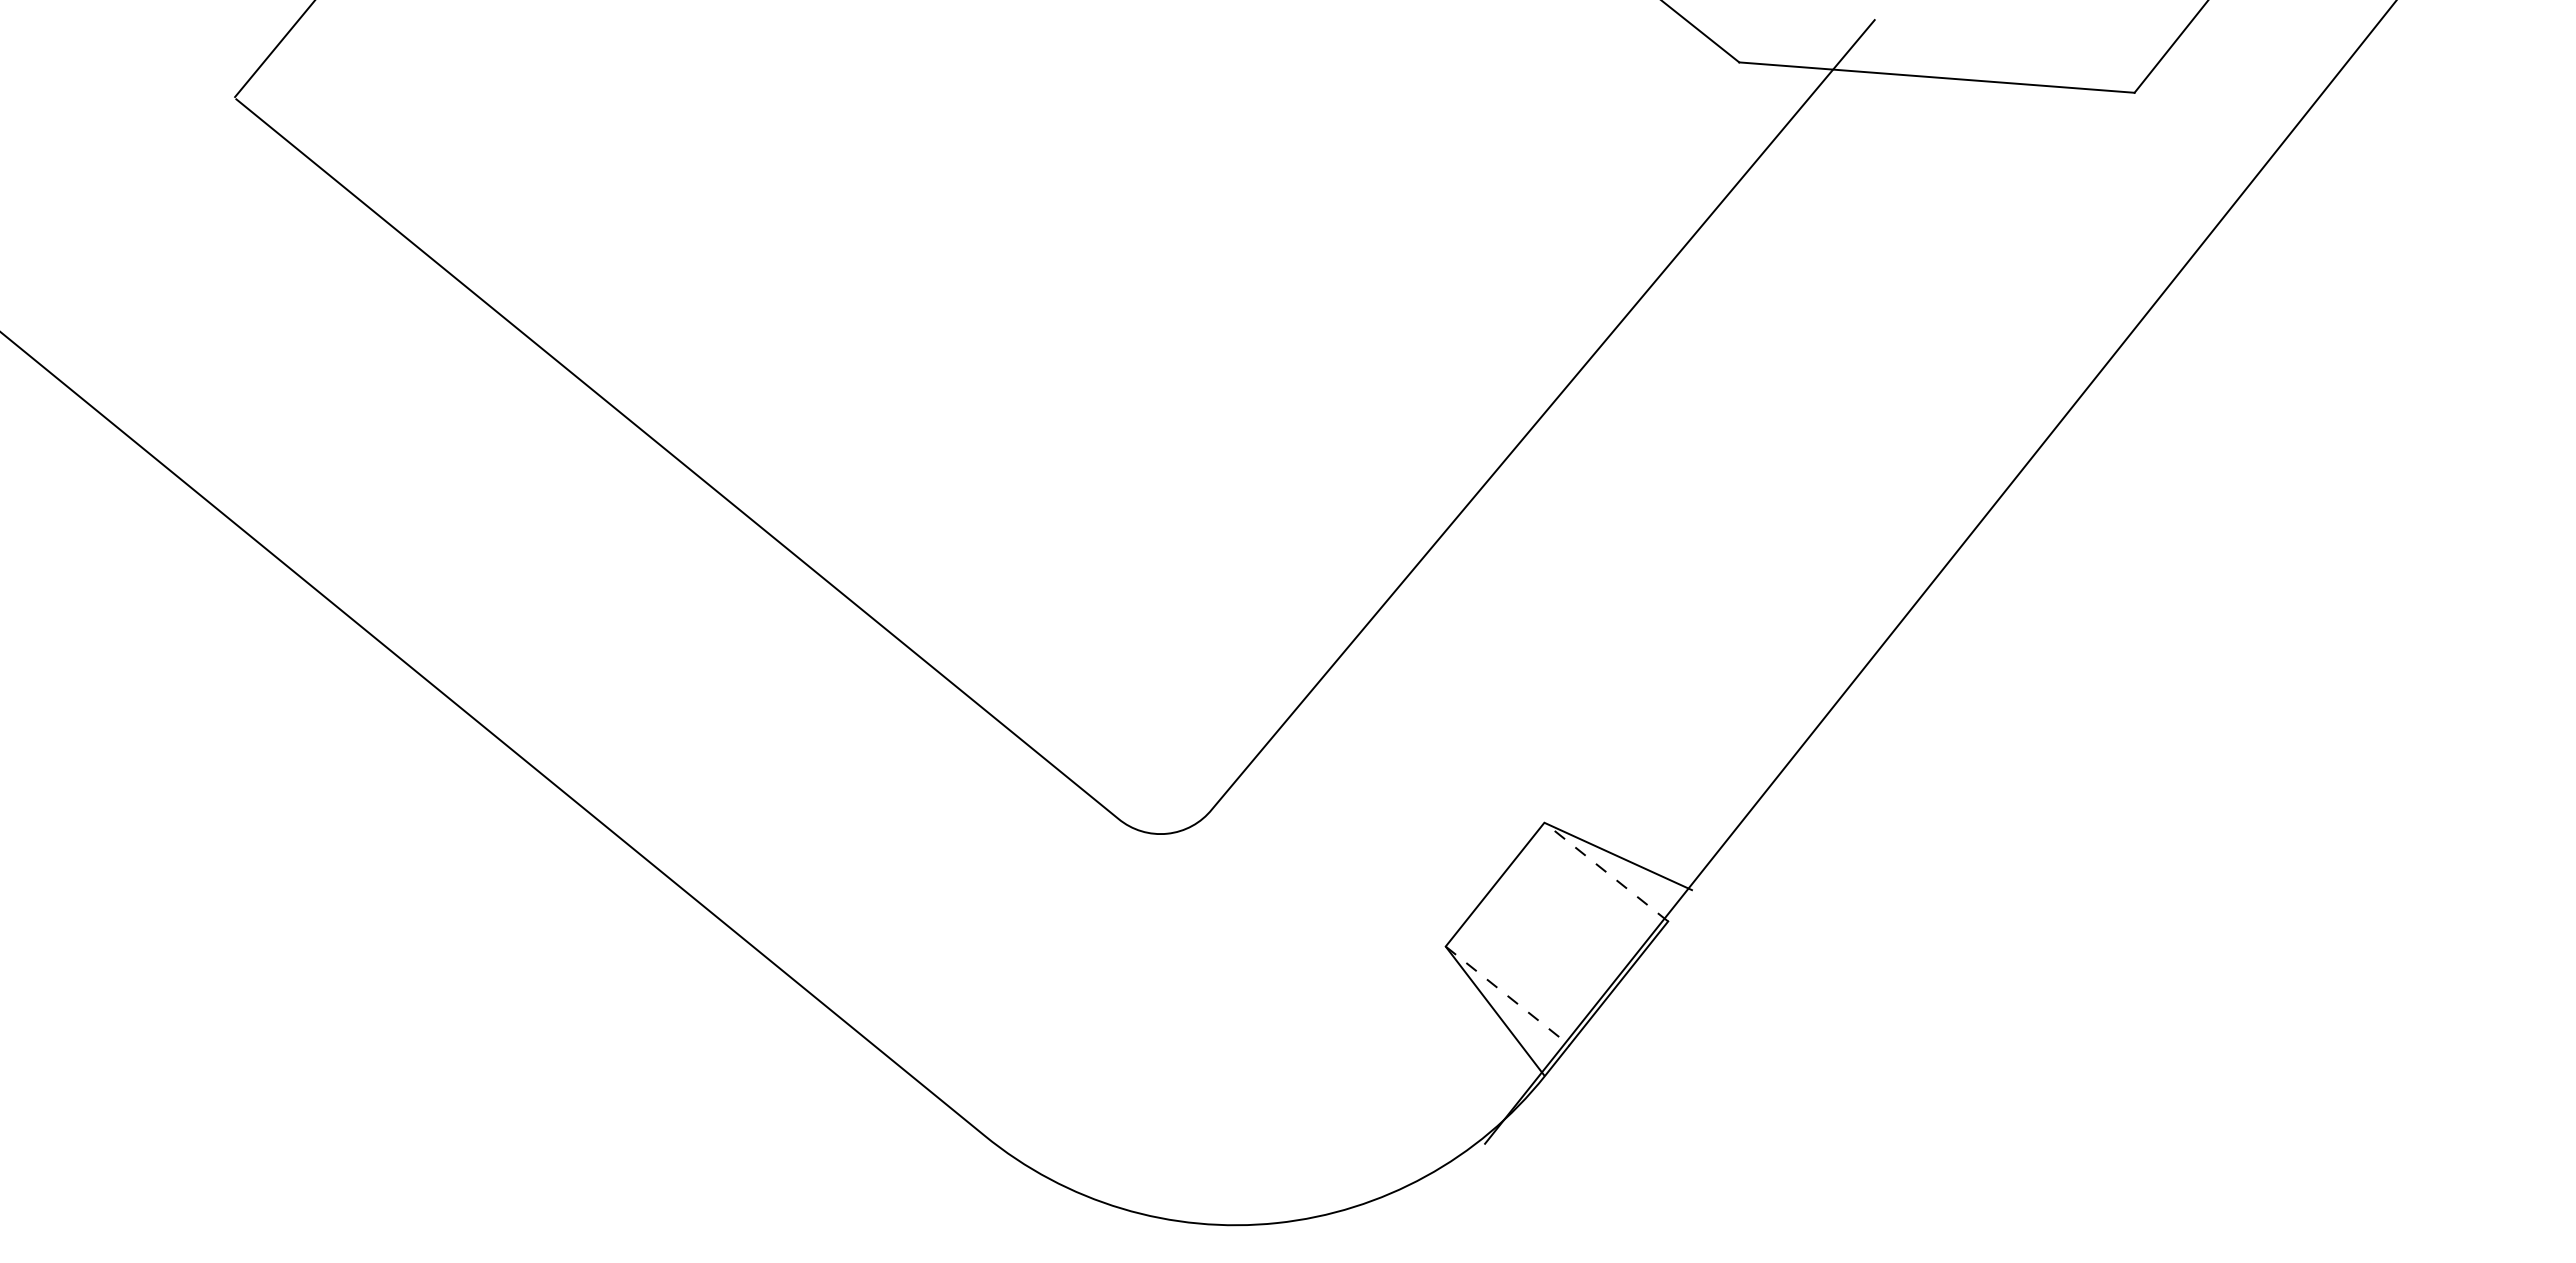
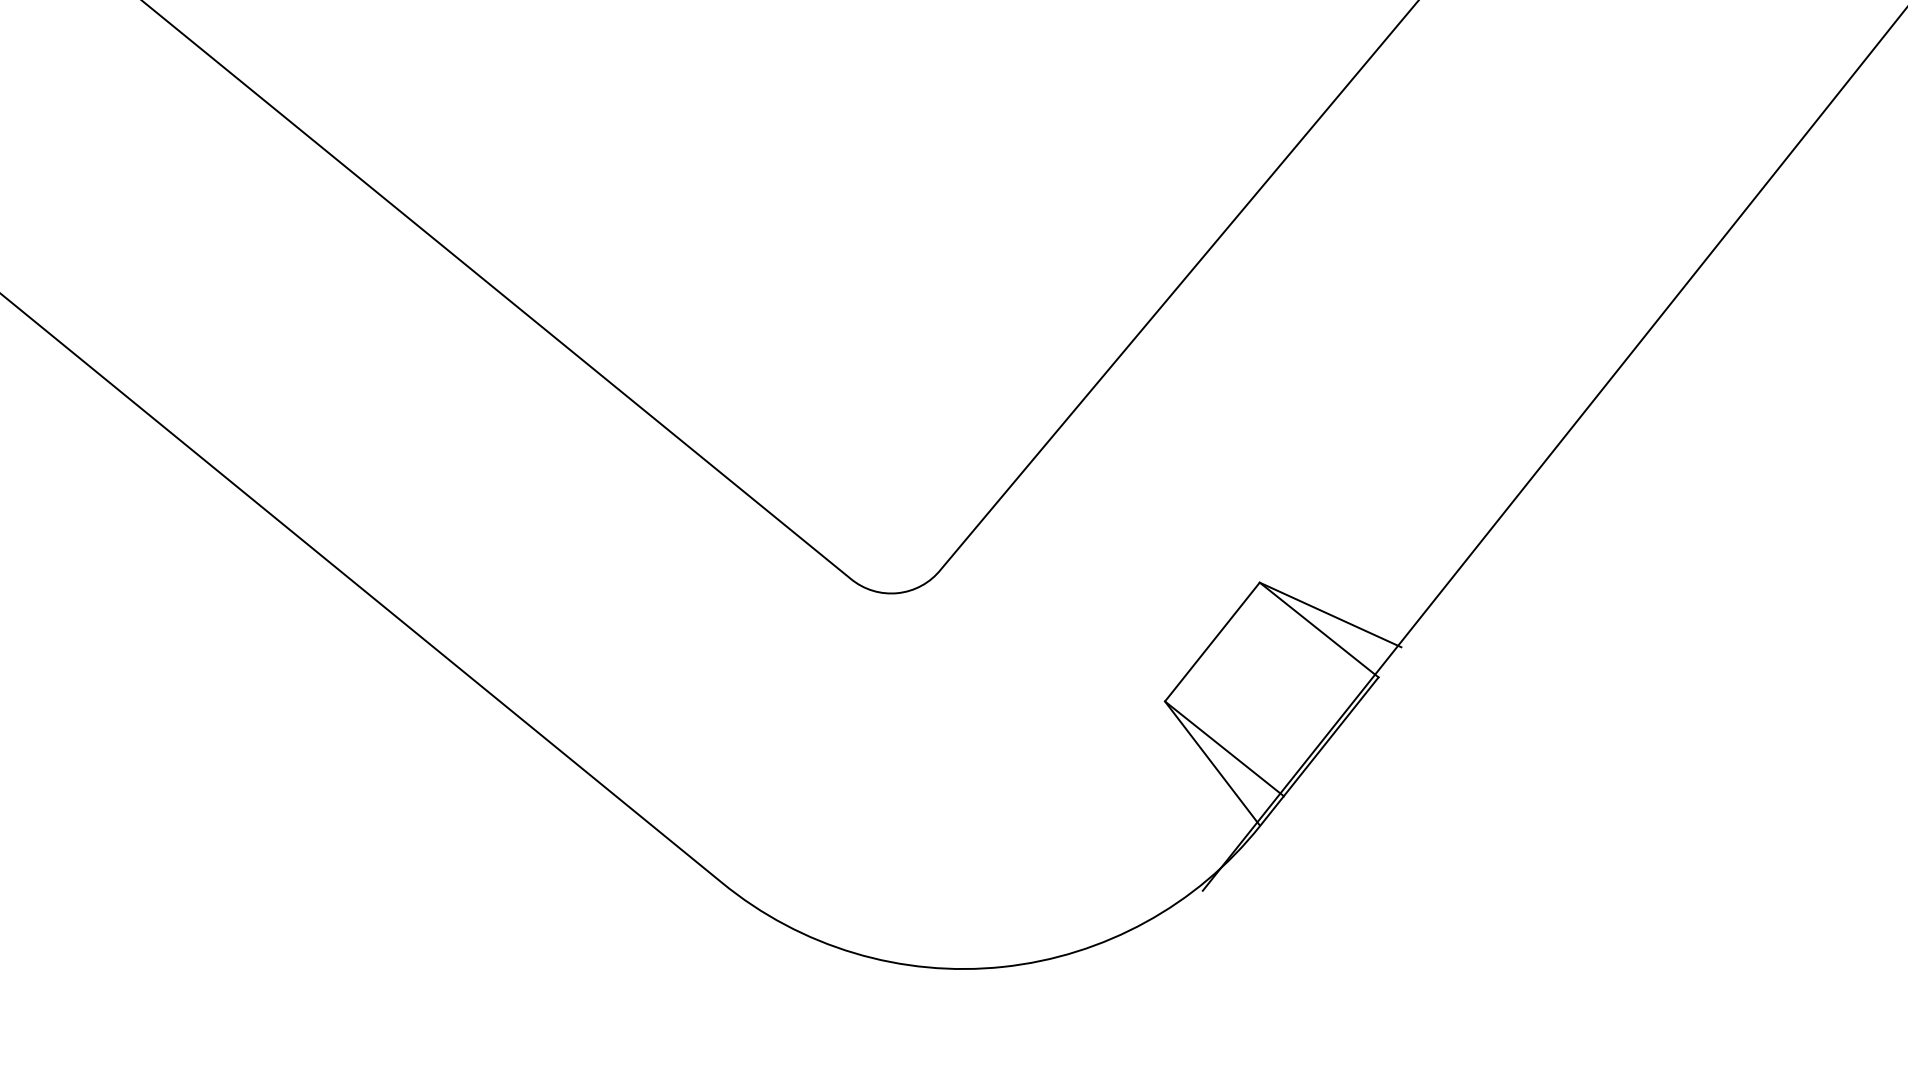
line: (1605, 871) -> (1318, 629), dashed -> solid
line: (1508, 996) -> (1225, 749), dashed -> solid

